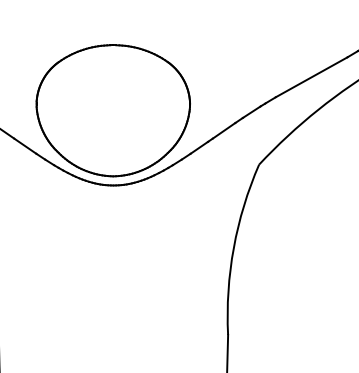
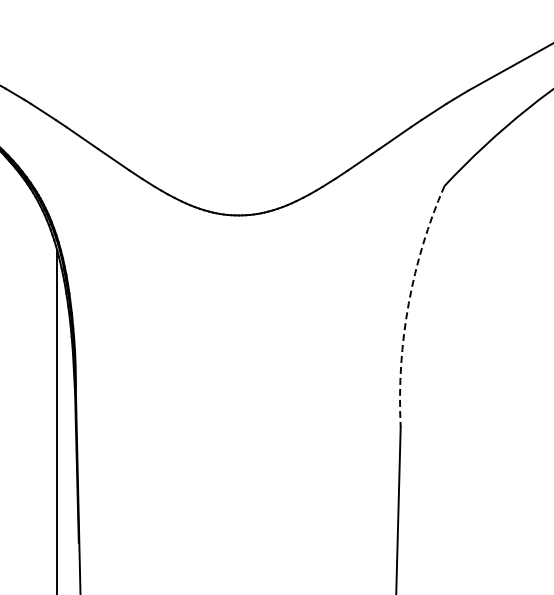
part: (113, 110) -> (238, 109), removed
arc: (233, 247) -> (408, 303), solid -> dashed

